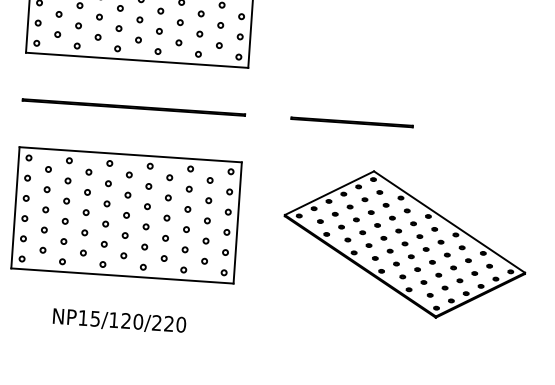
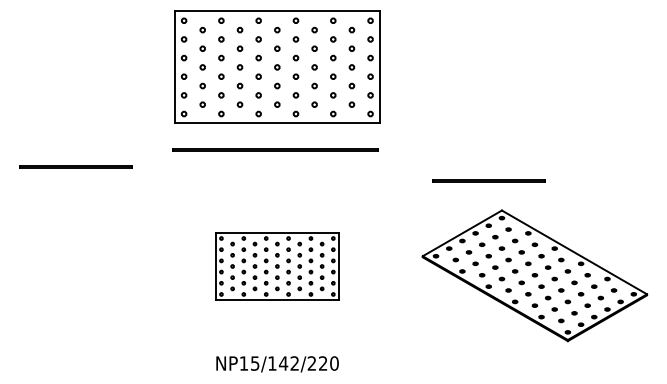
line: (134, 107) -> (275, 149), moved
line: (351, 121) -> (488, 180), moved
part: (126, 215) -> (277, 266), size x0.6
text: (132, 321) -> (289, 363), NP15/120/220 -> NP15/142/220

